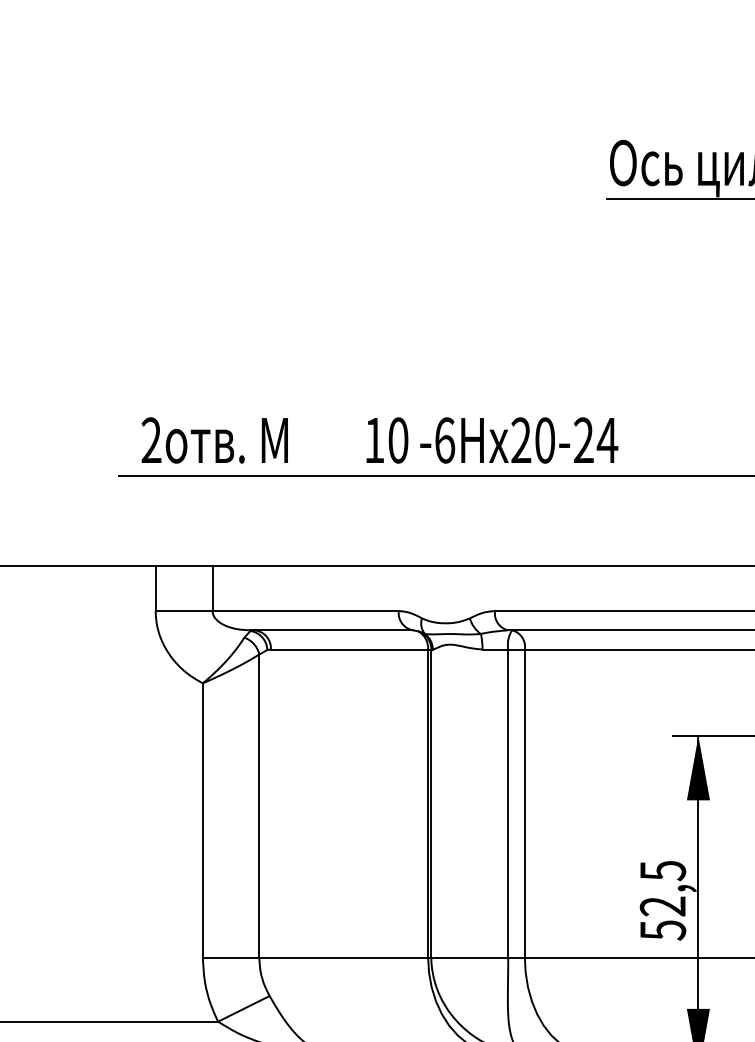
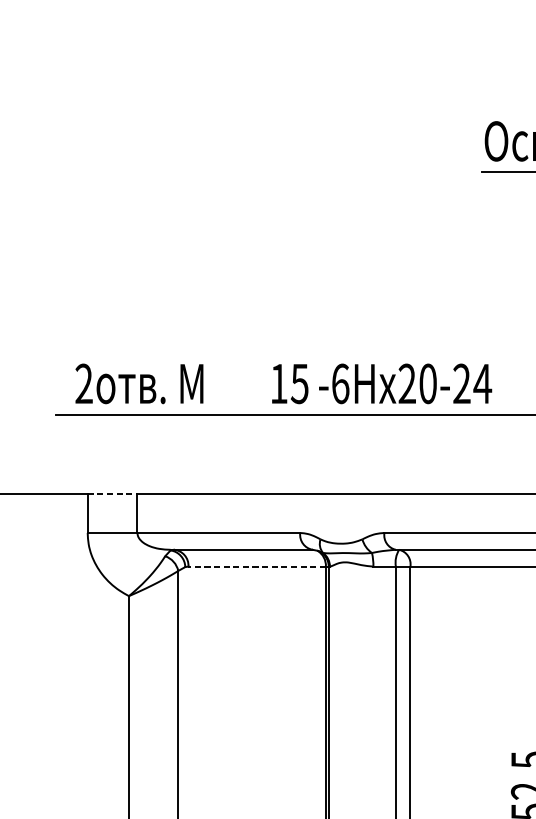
text: (398, 440) -> (299, 383), 10 -> 15
line: (184, 566) -> (112, 494), solid -> dashed
line: (349, 649) -> (257, 566), solid -> dashed

